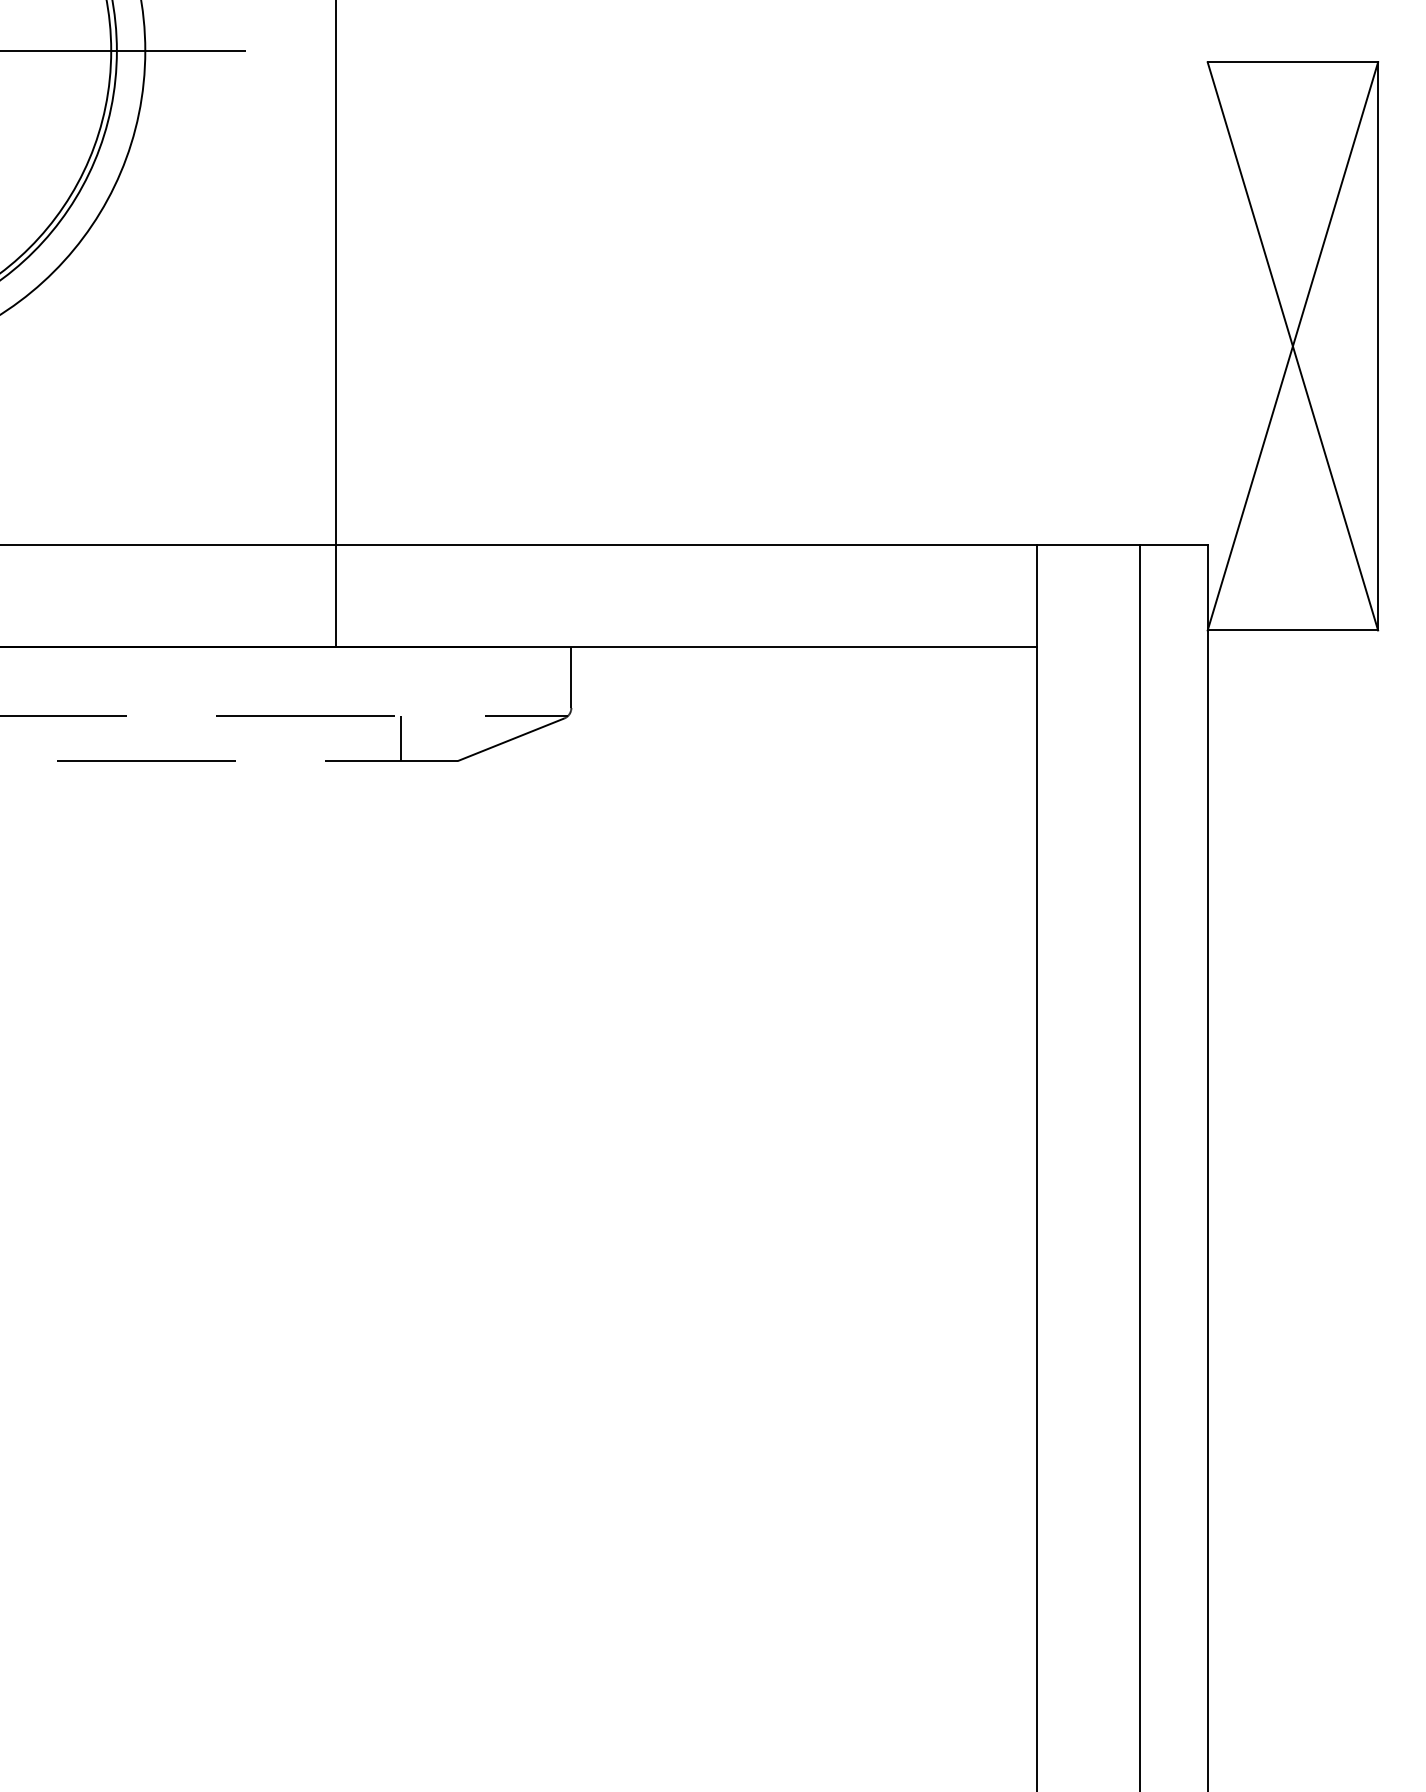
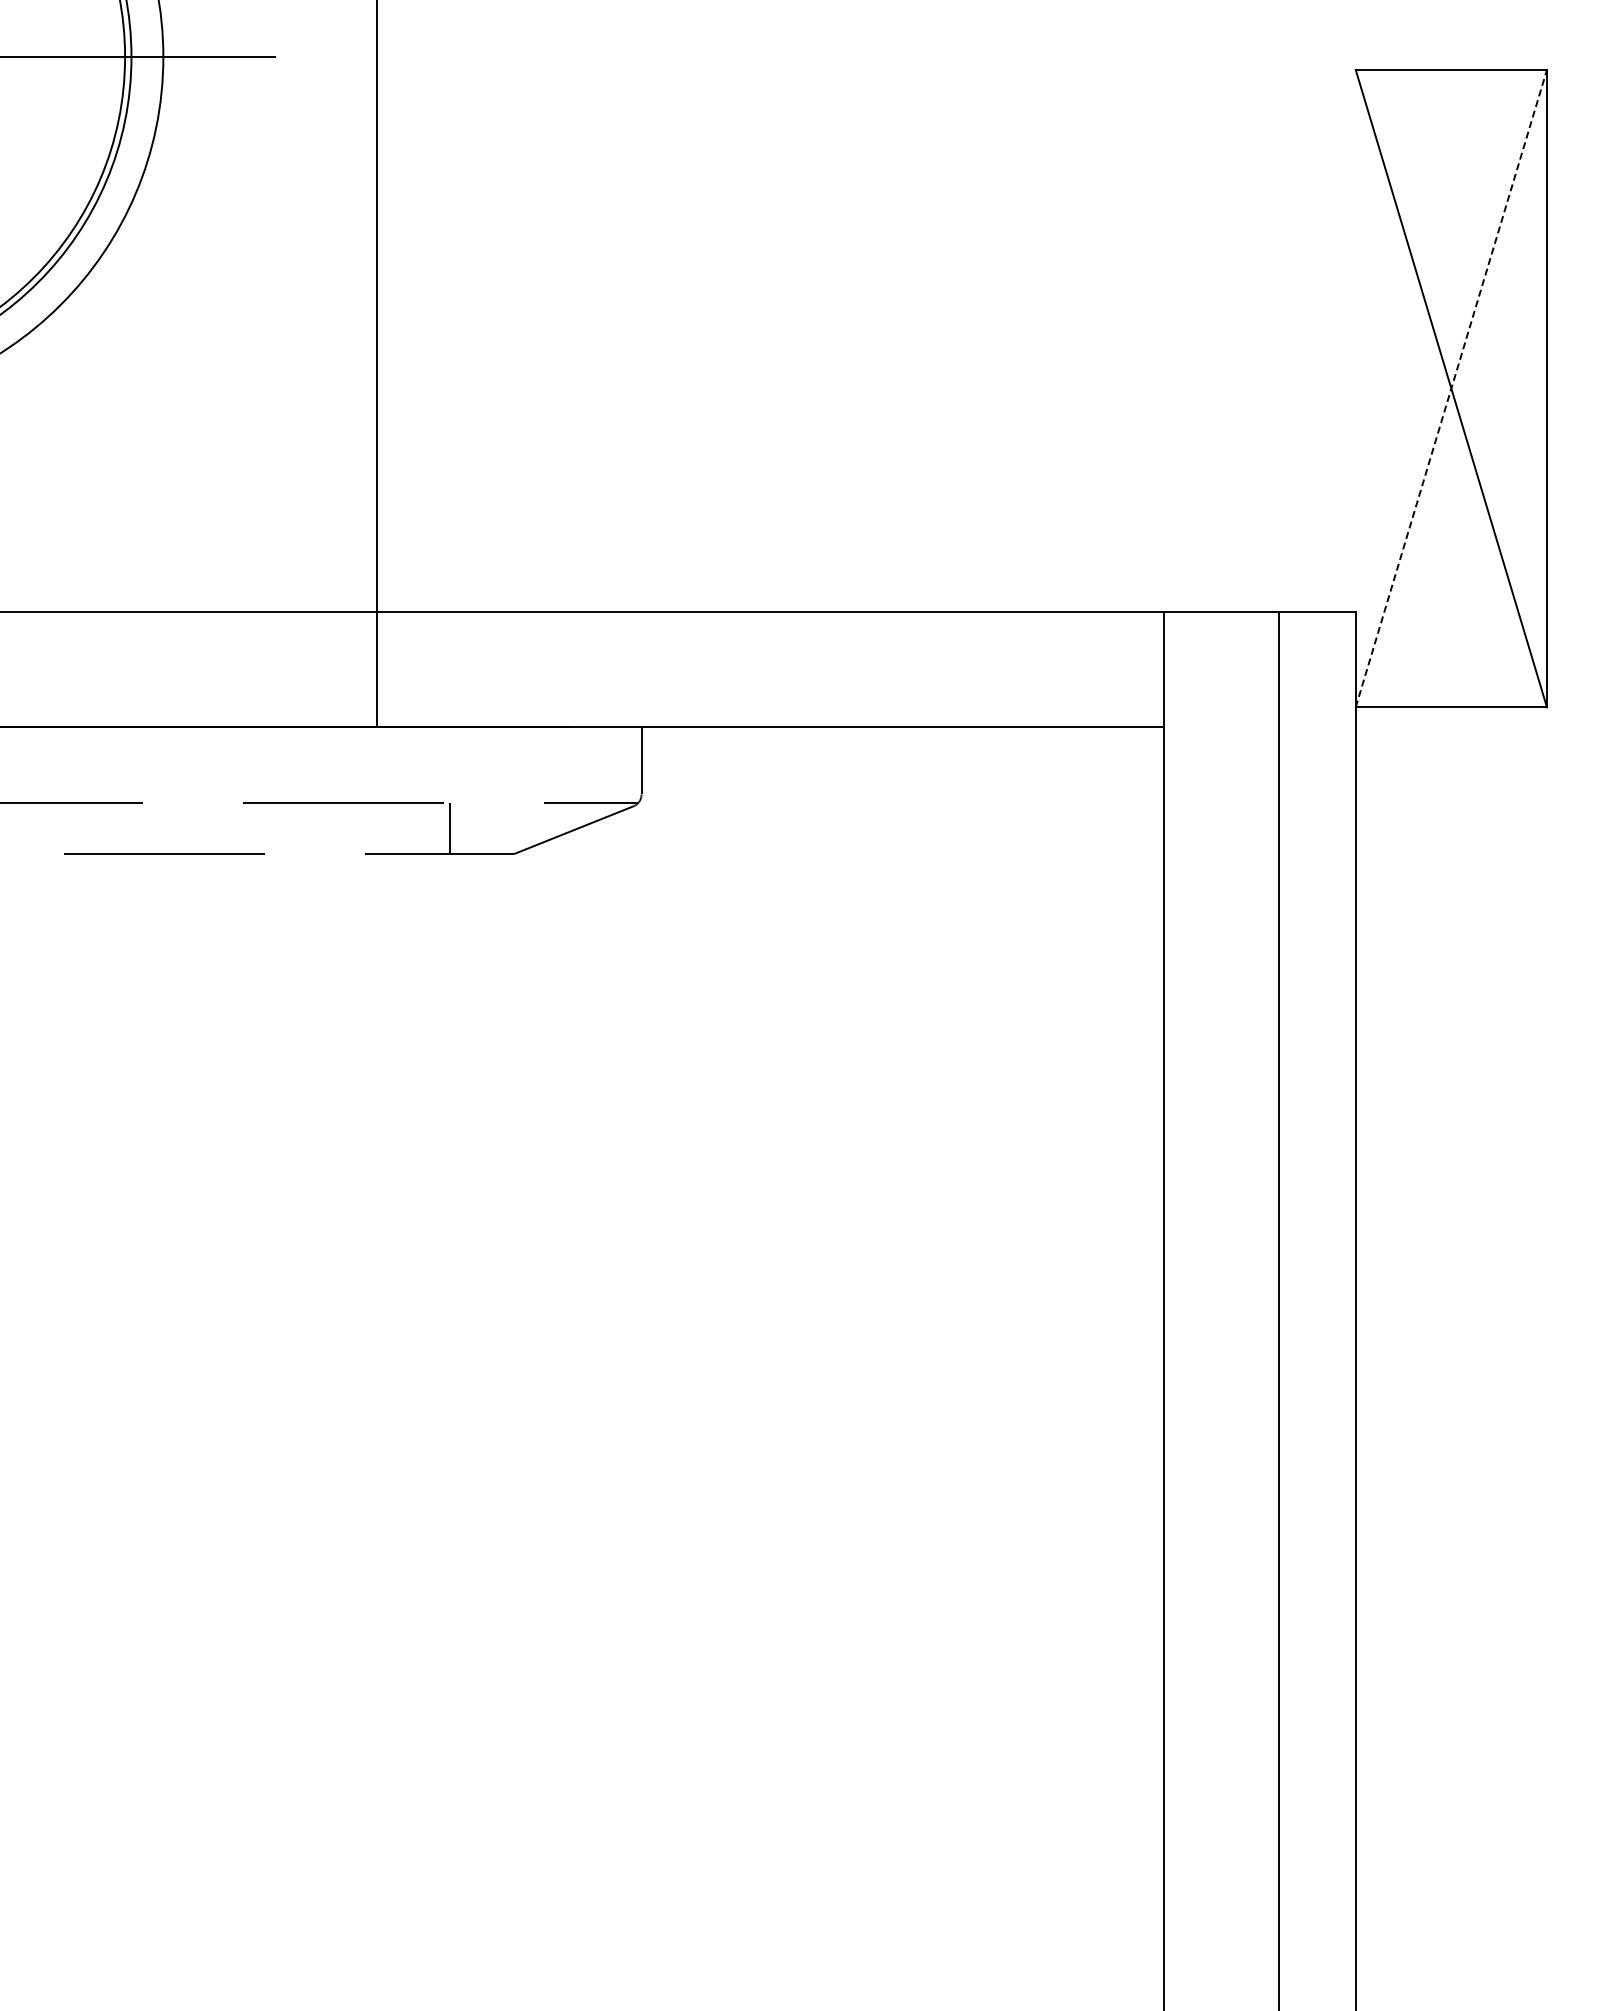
line: (1293, 346) -> (1451, 388), solid -> dashed

